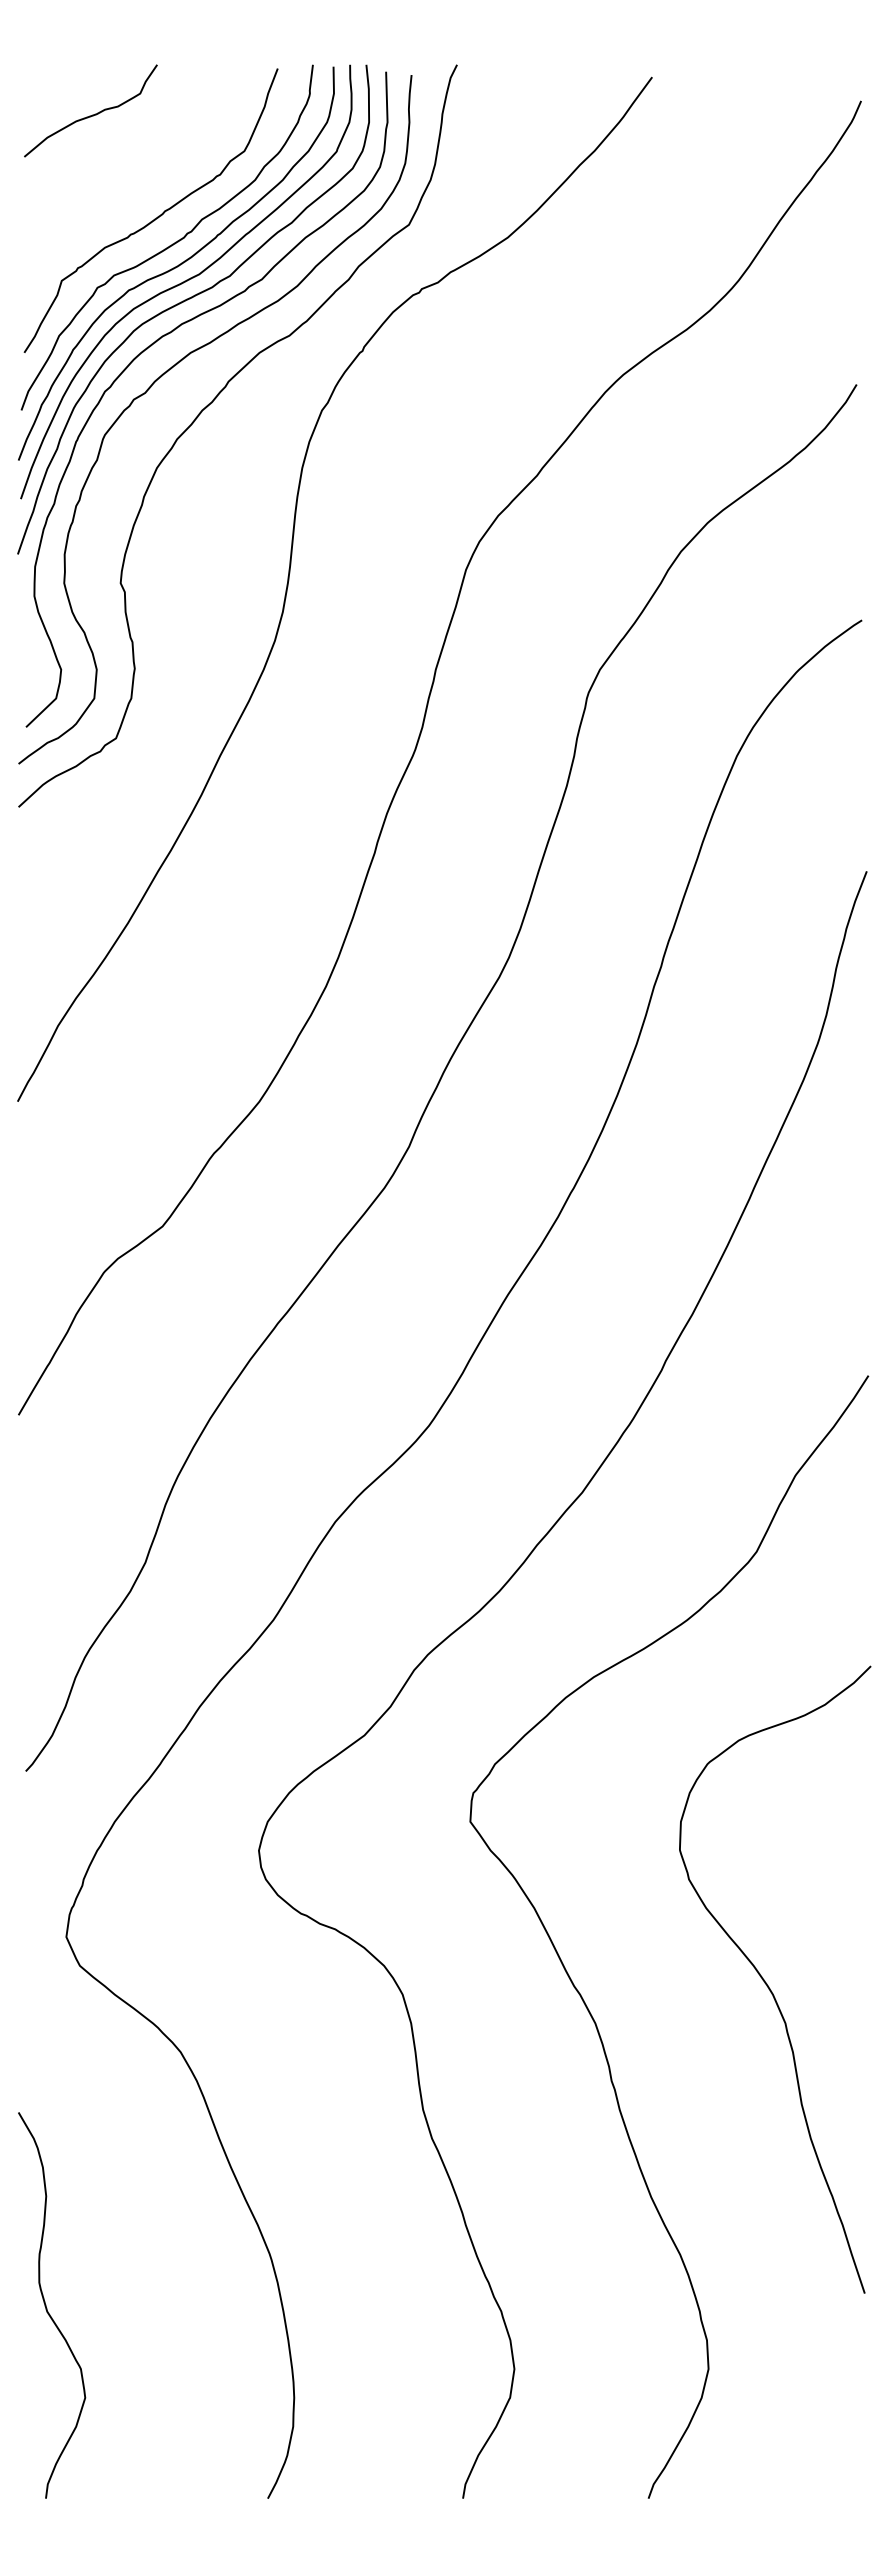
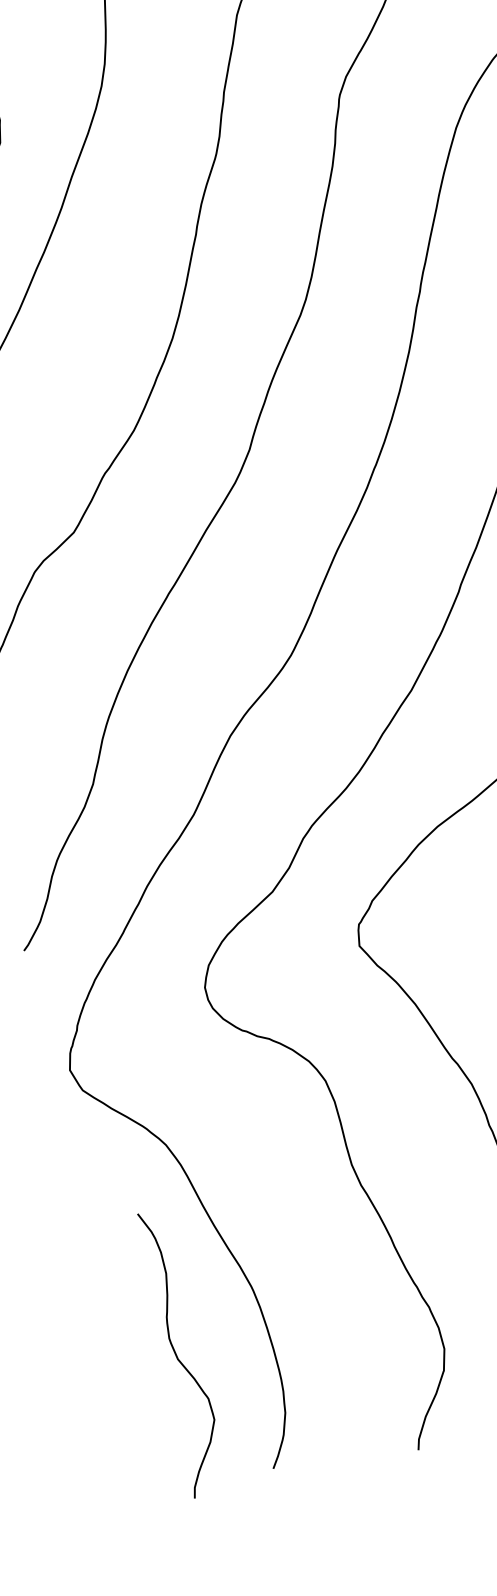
curve: (47, 2308) -> (177, 1356), moved

